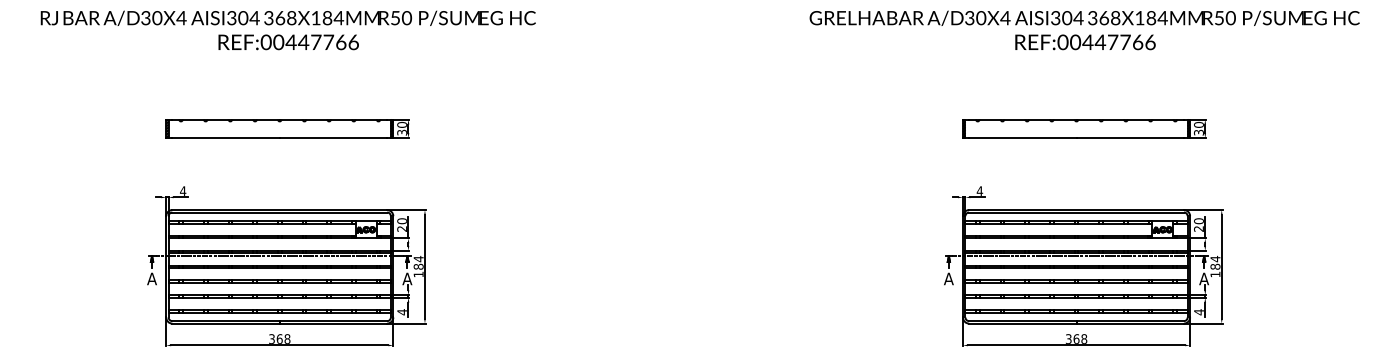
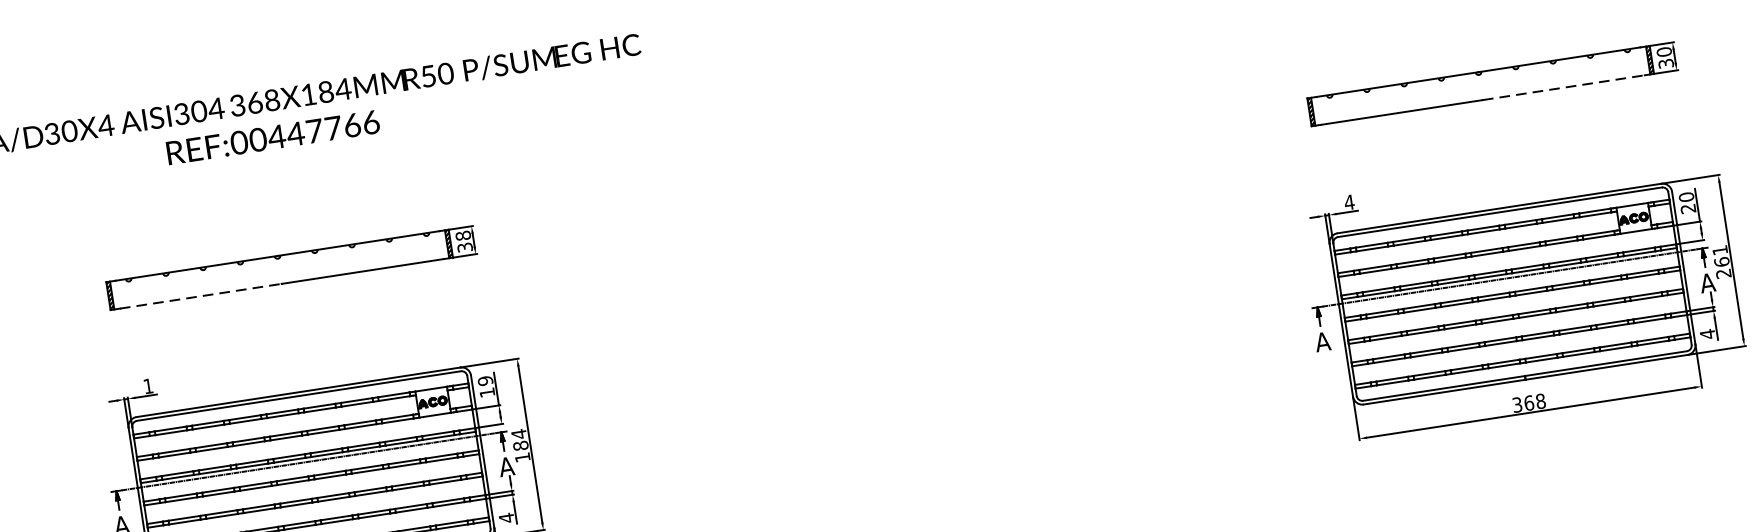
text: (401, 124) -> (462, 235), 30 -> 38
line: (226, 138) -> (201, 296), solid -> dashed
line: (1130, 138) -> (1564, 88), solid -> dashed
text: (183, 190) -> (148, 385), 4 -> 1
text: (401, 224) -> (485, 386), 20 -> 19
text: (1215, 266) -> (1721, 261), 184 -> 261

